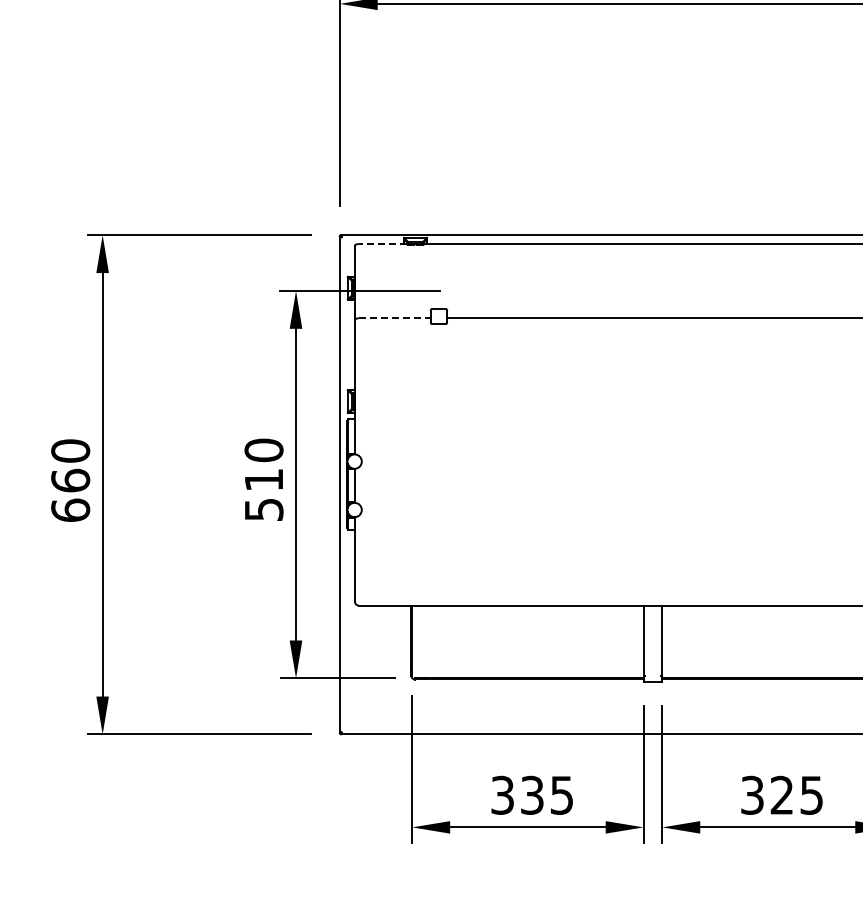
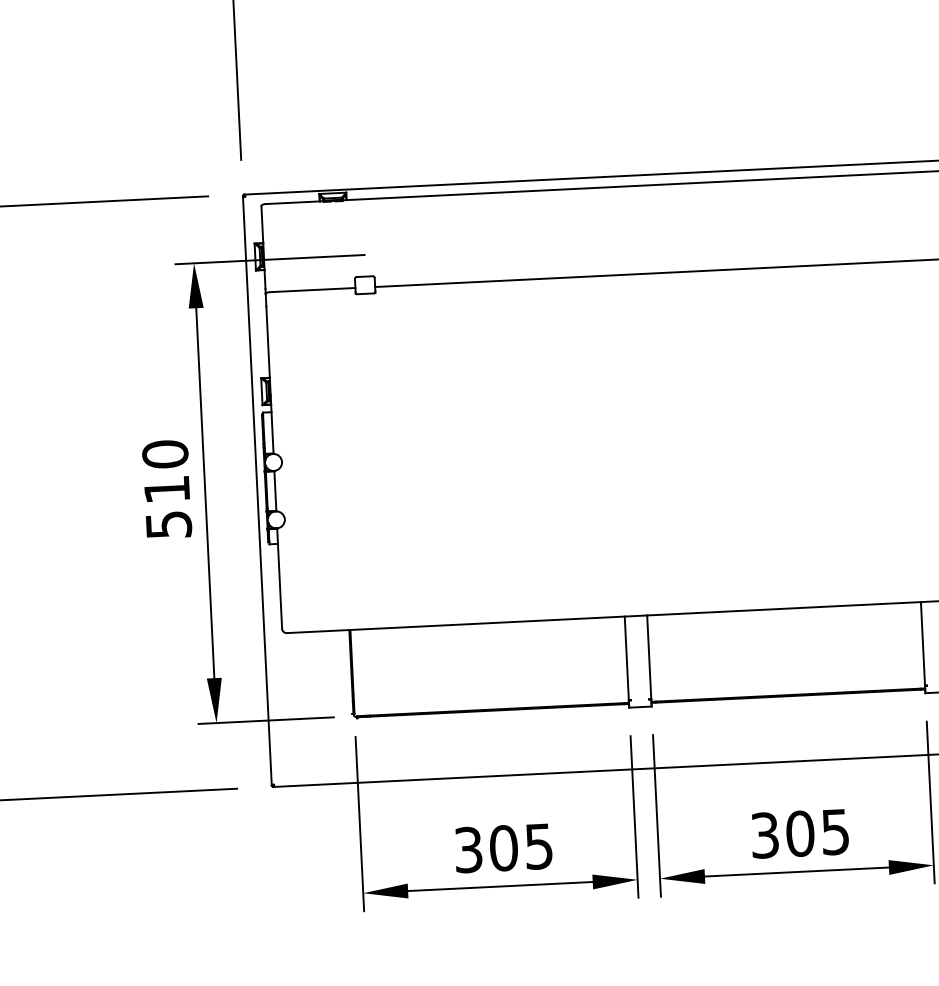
line: (382, 244) -> (293, 203), dashed -> solid
line: (394, 318) -> (312, 290), dashed -> solid
text: (532, 794) -> (503, 847), 335 -> 305
text: (781, 794) -> (799, 832), 325 -> 305

